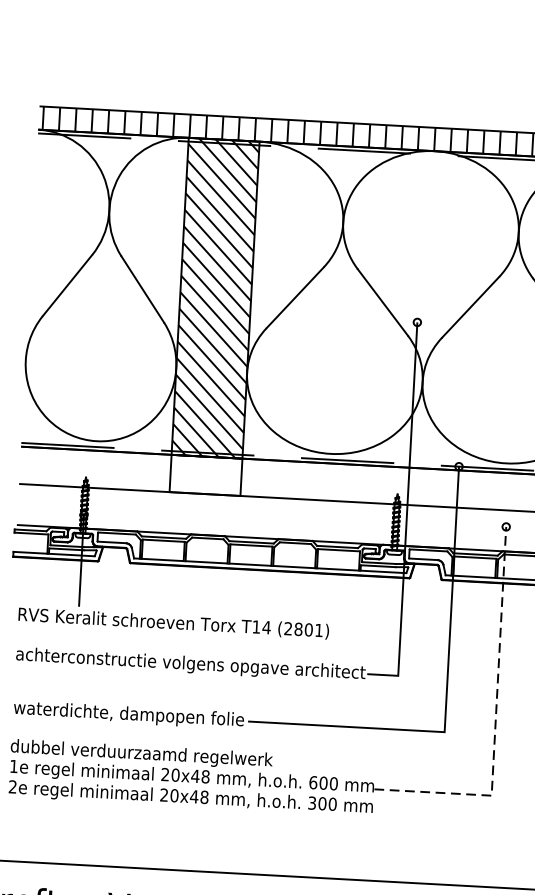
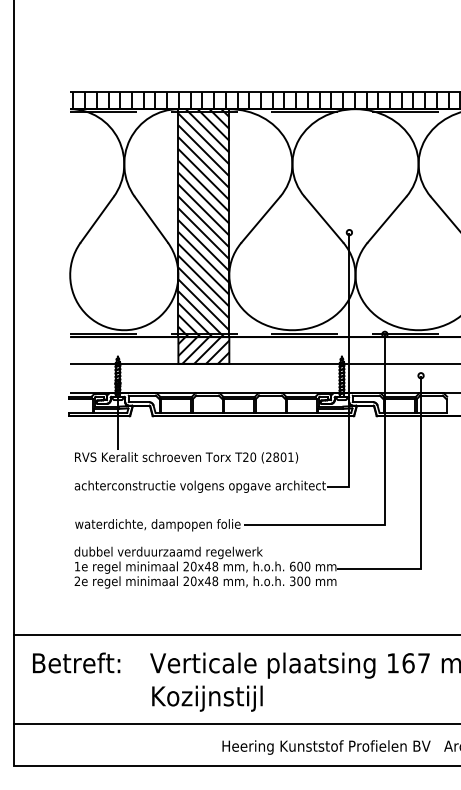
hatch: (205, 475) -> (203, 350), added
text: (261, 626) -> (249, 456), T14 -> T20
line: (496, 721) -> (421, 515), dashed -> solid

